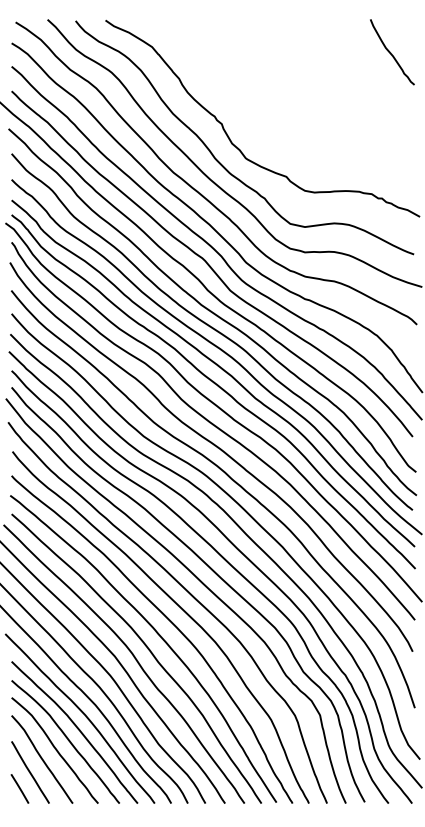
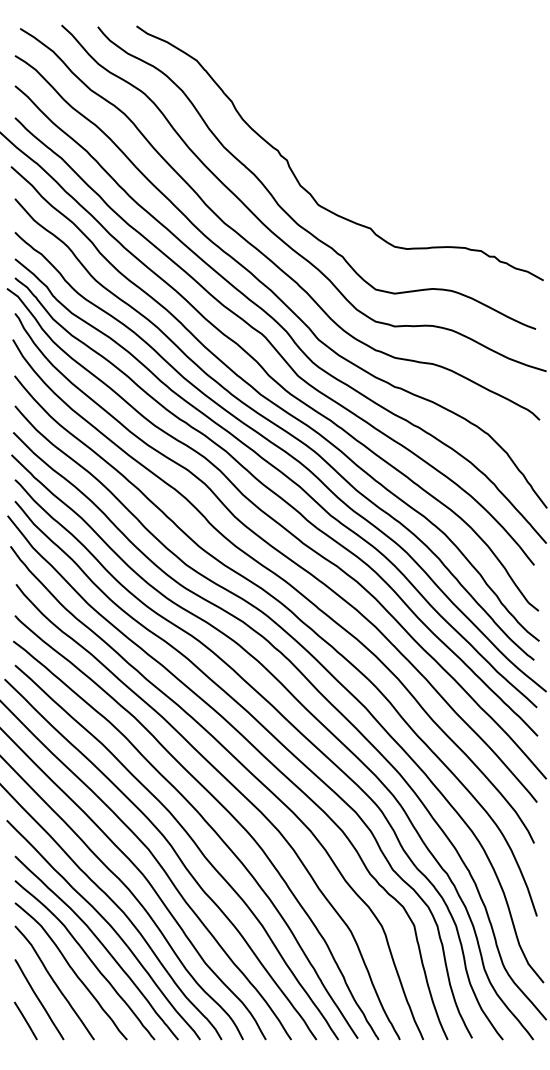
curve: (391, 52) -> (506, 67), removed

